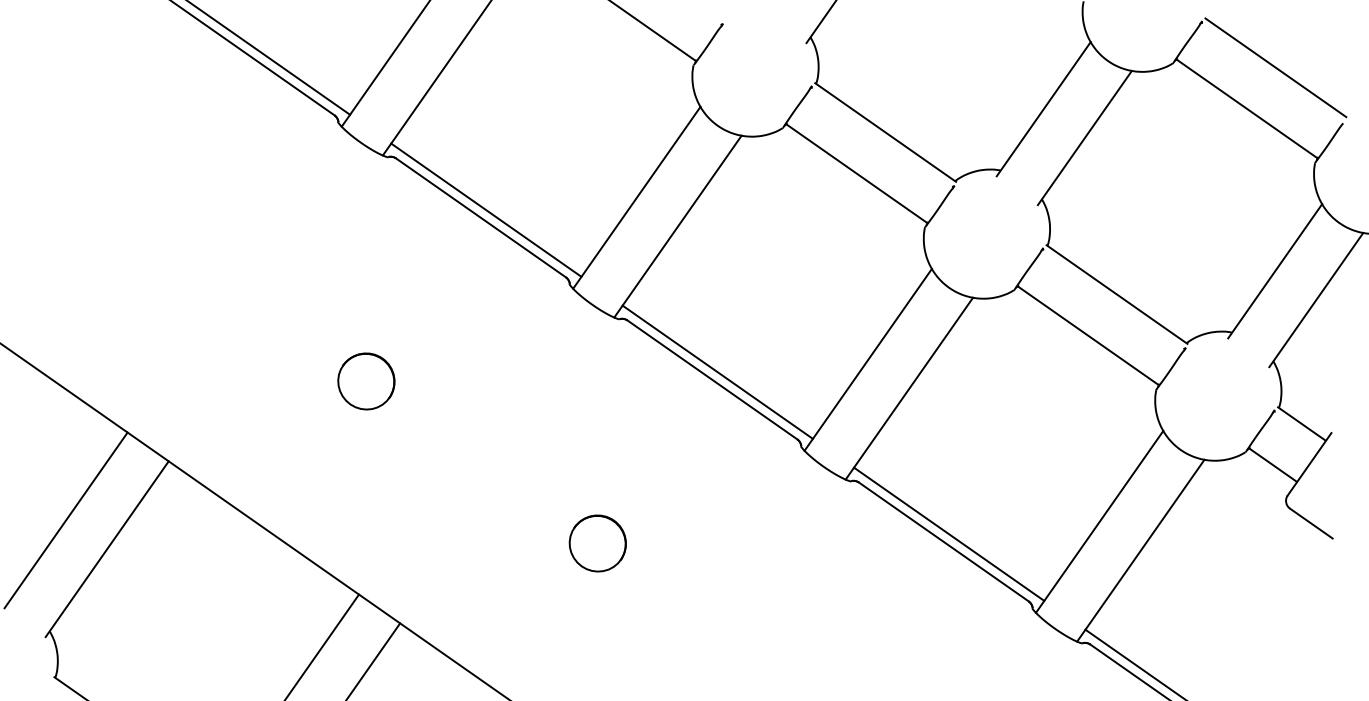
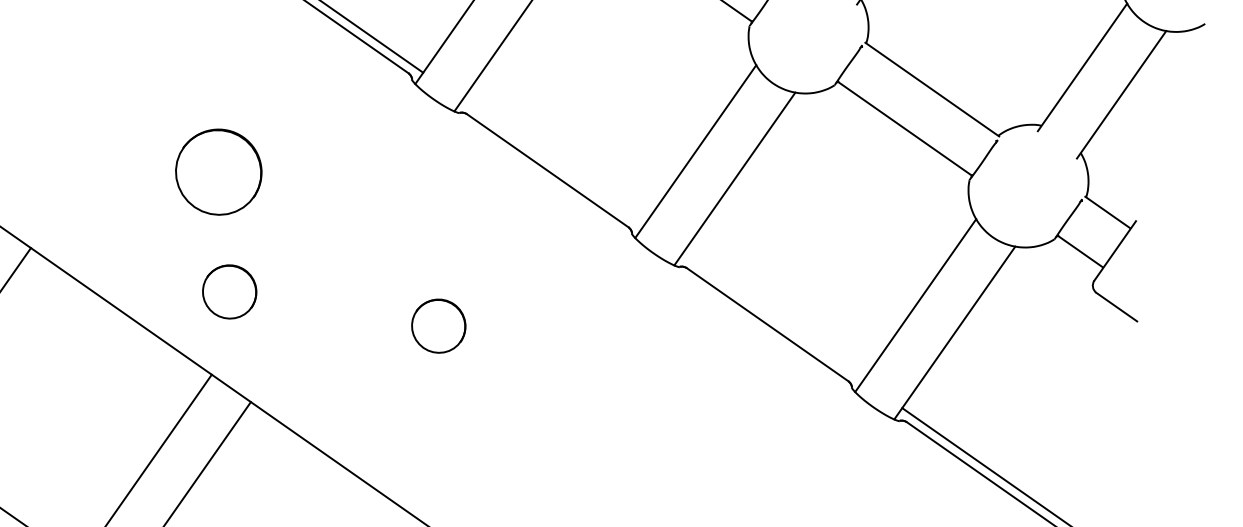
line: (717, 371) -> (552, 162), removed
part: (366, 381) -> (218, 172), size x1.6
part: (377, 507) -> (229, 291), added
line: (949, 533) -> (773, 316), removed

